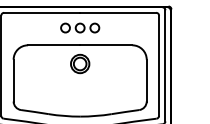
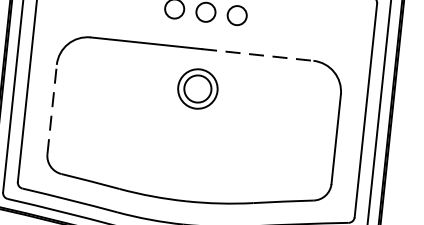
line: (106, 45) -> (258, 55), solid -> dashed
line: (13, 80) -> (51, 109), solid -> dashed

